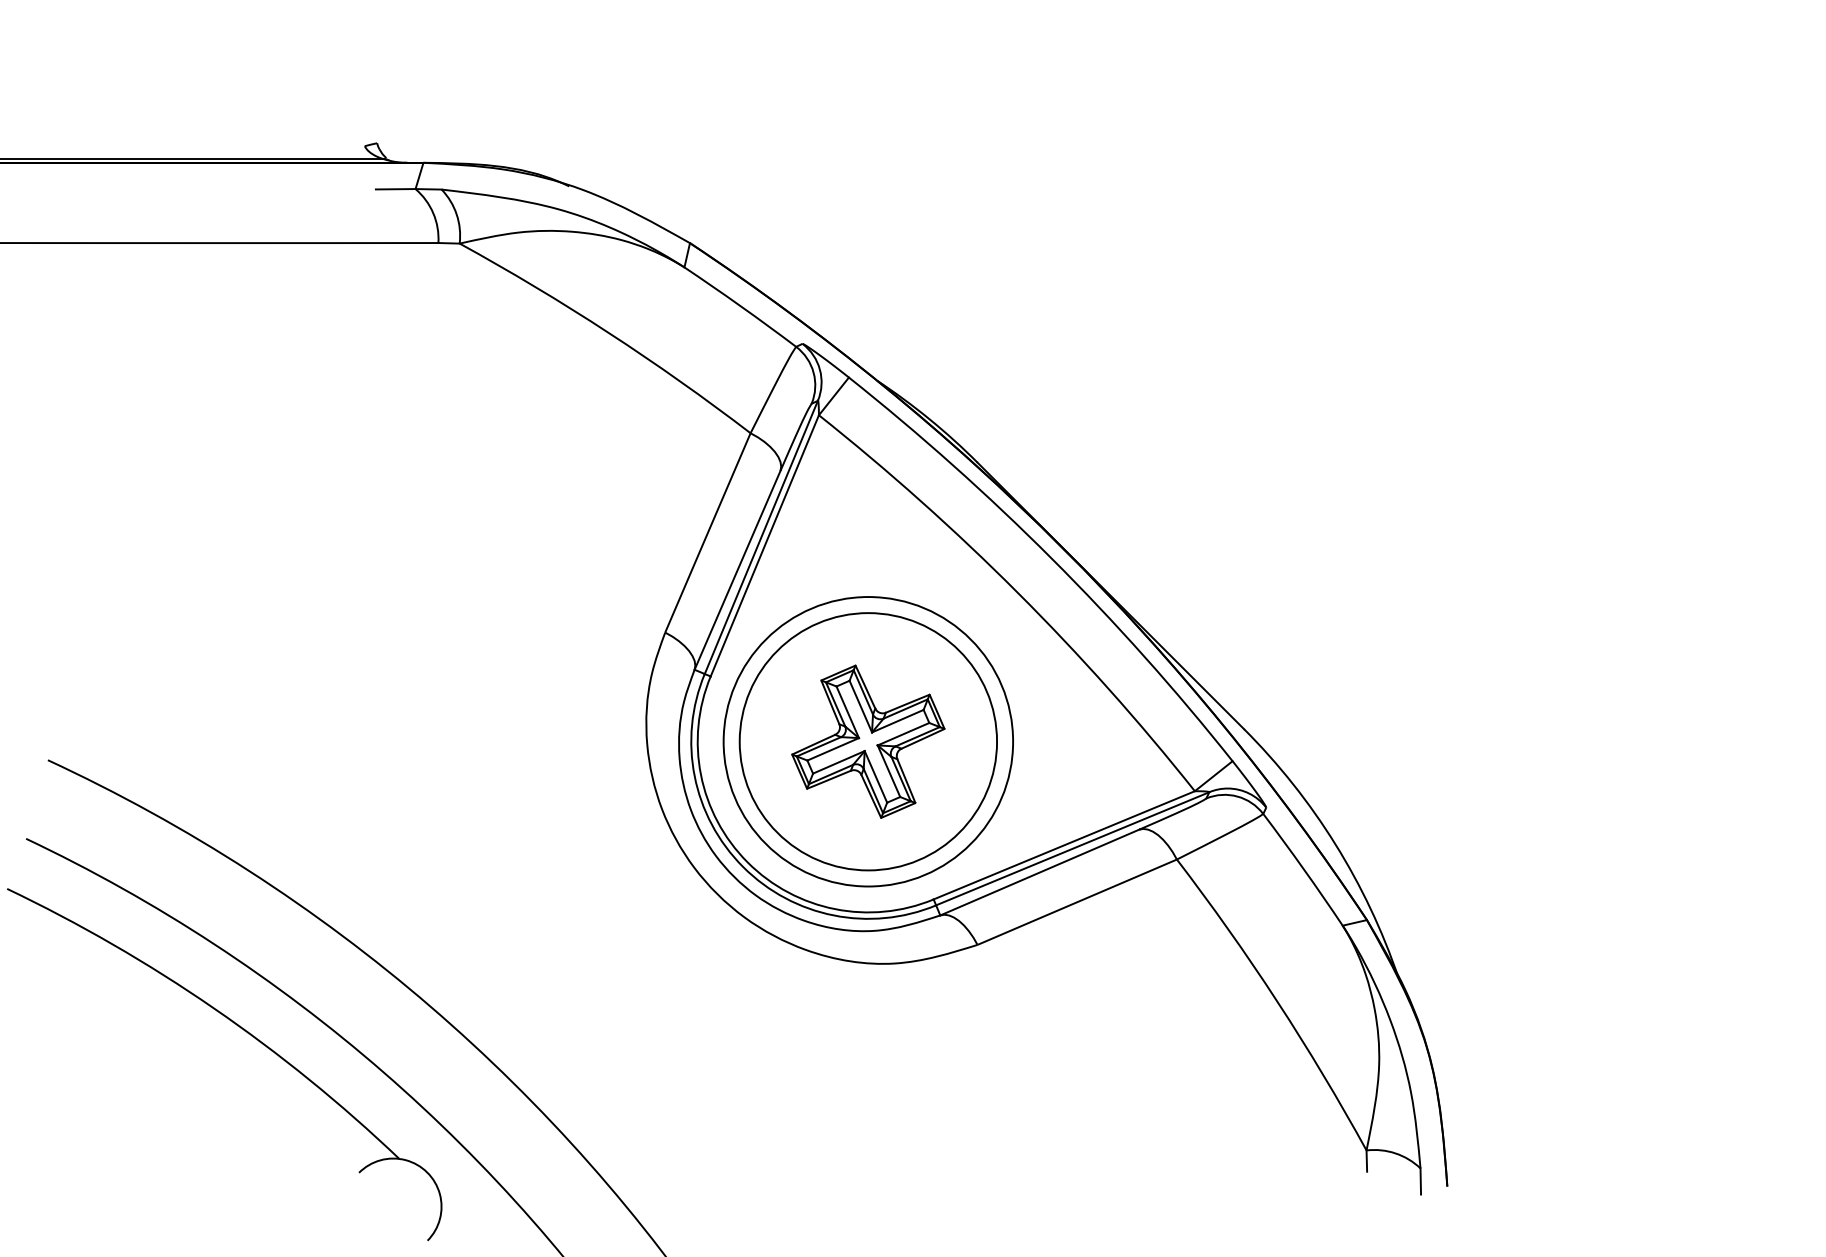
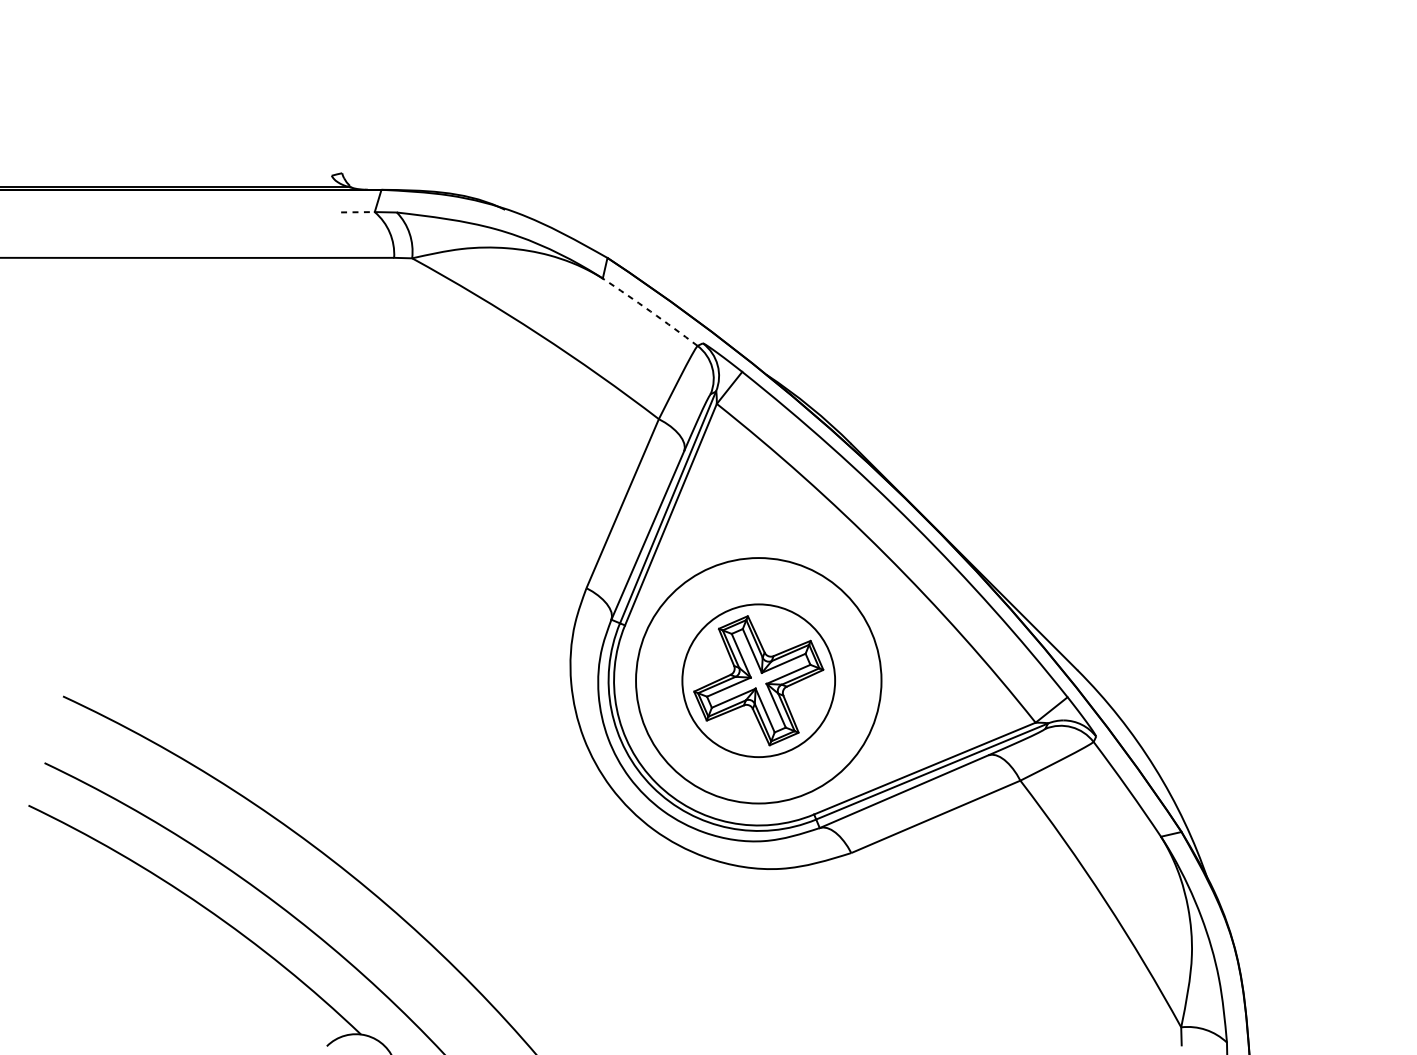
line: (395, 189) -> (357, 212), solid -> dashed
arc: (740, 306) -> (650, 311), solid -> dashed
circle: (868, 741) -> (758, 680), size x0.7

